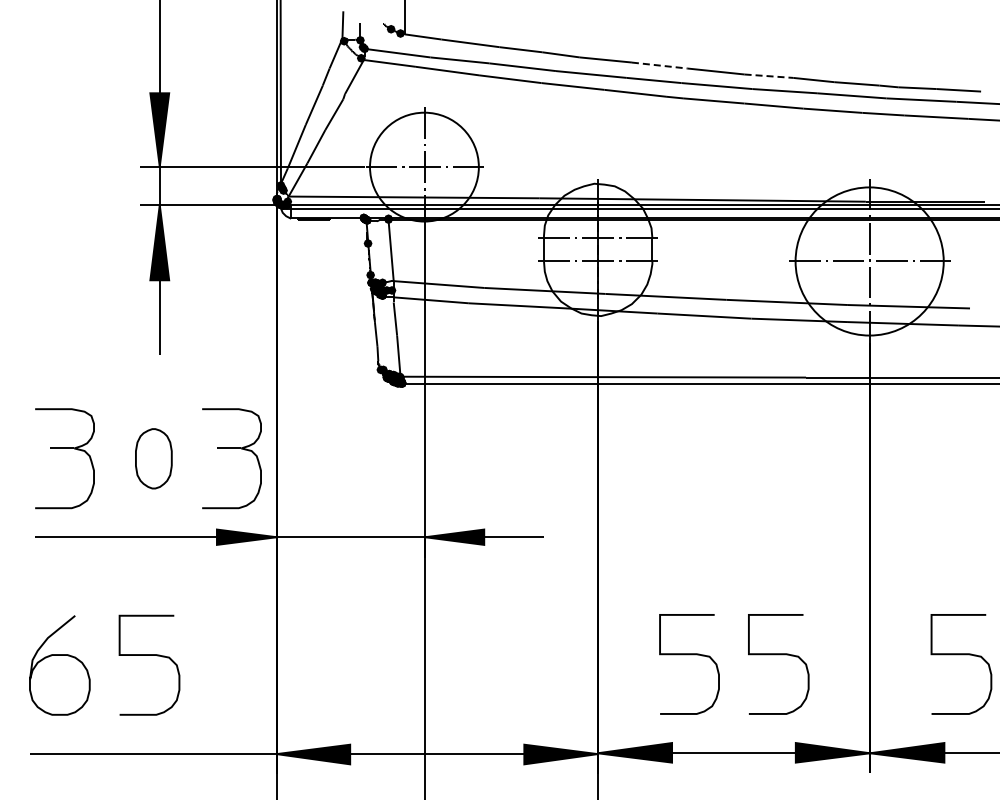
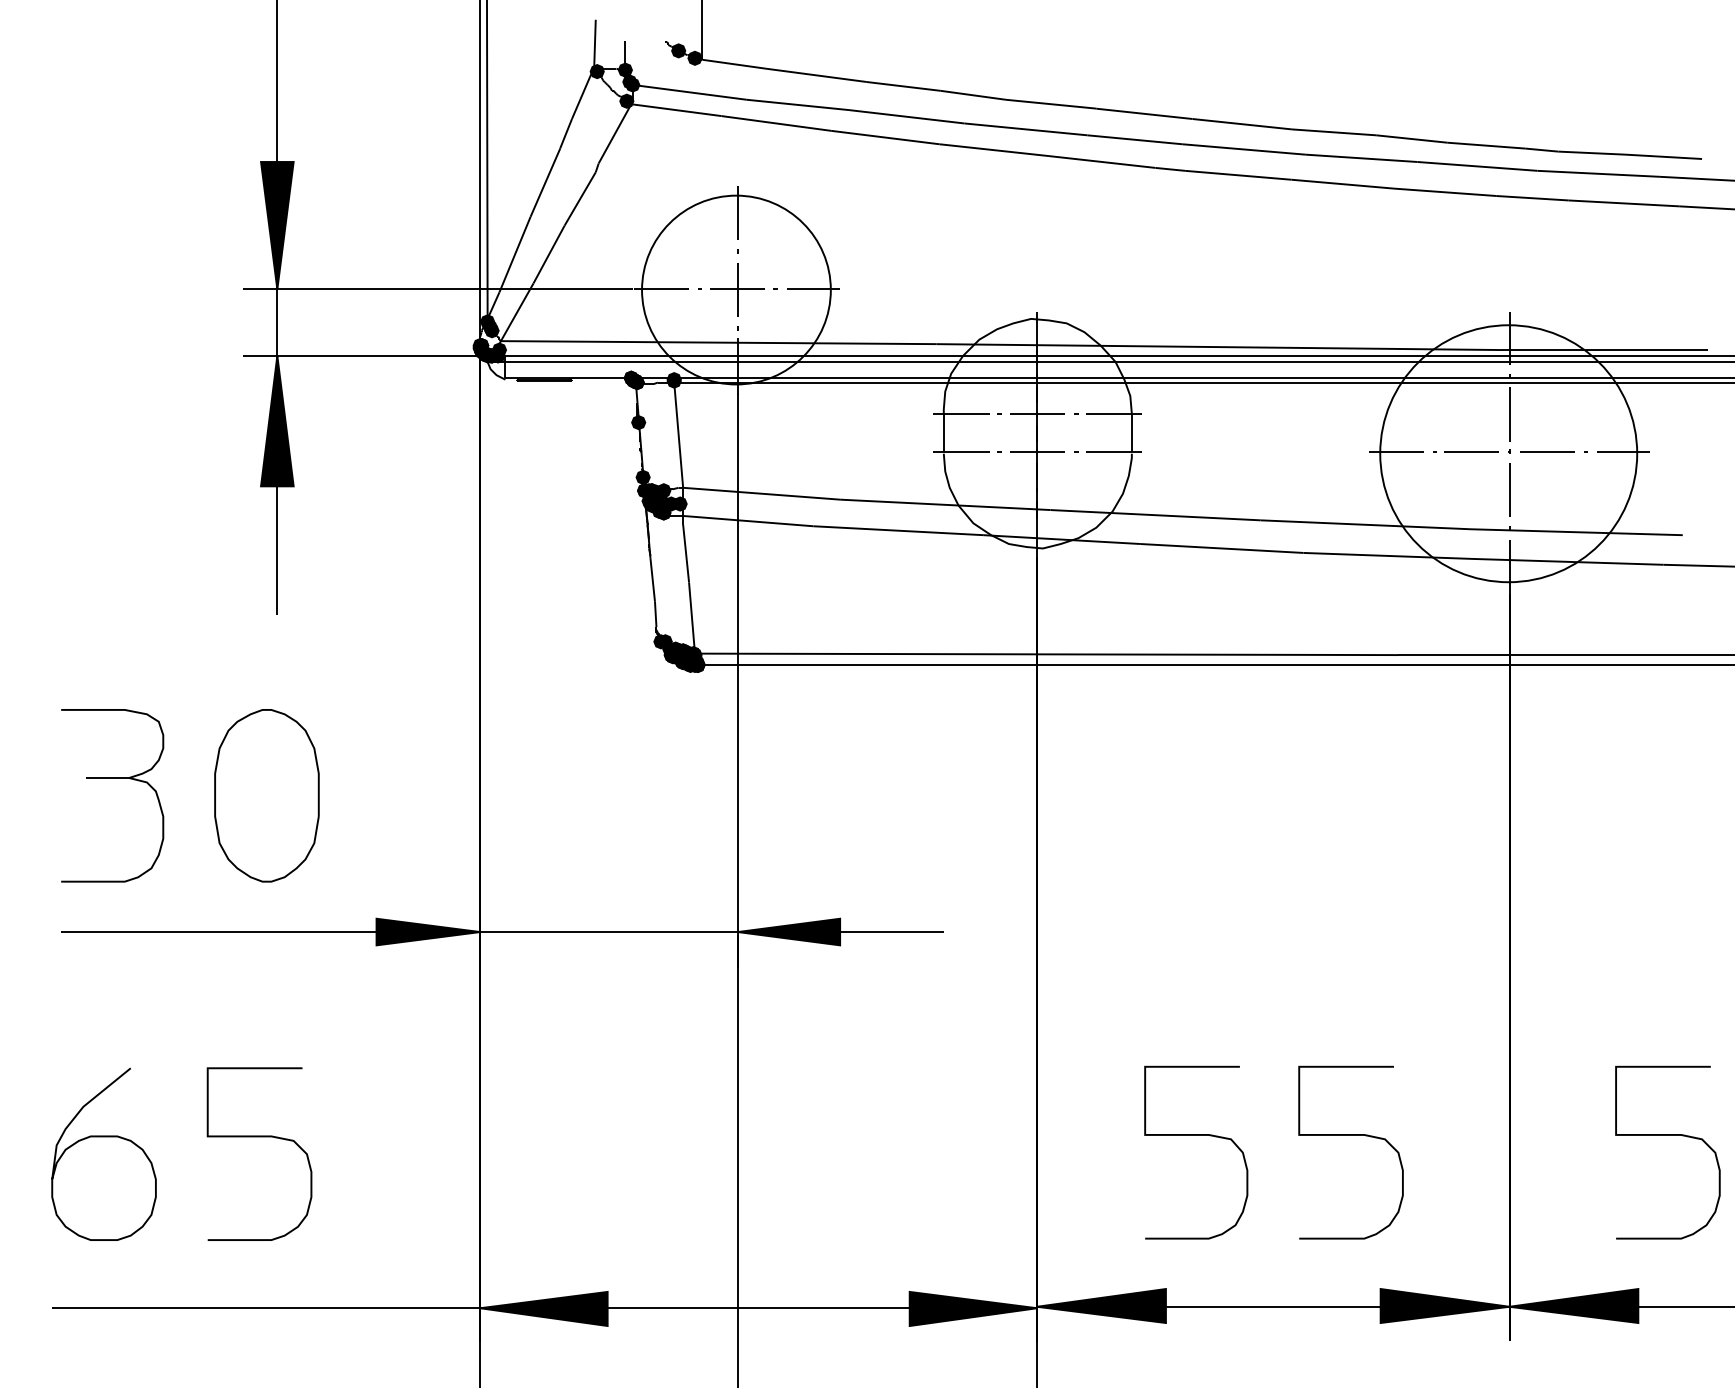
line: (659, 65) -> (1144, 113), dashed -> solid
line: (769, 76) -> (1334, 132), dashed -> solid
part: (231, 448) -> (401, 778), removed
part: (153, 458) -> (266, 795), size x1.67

